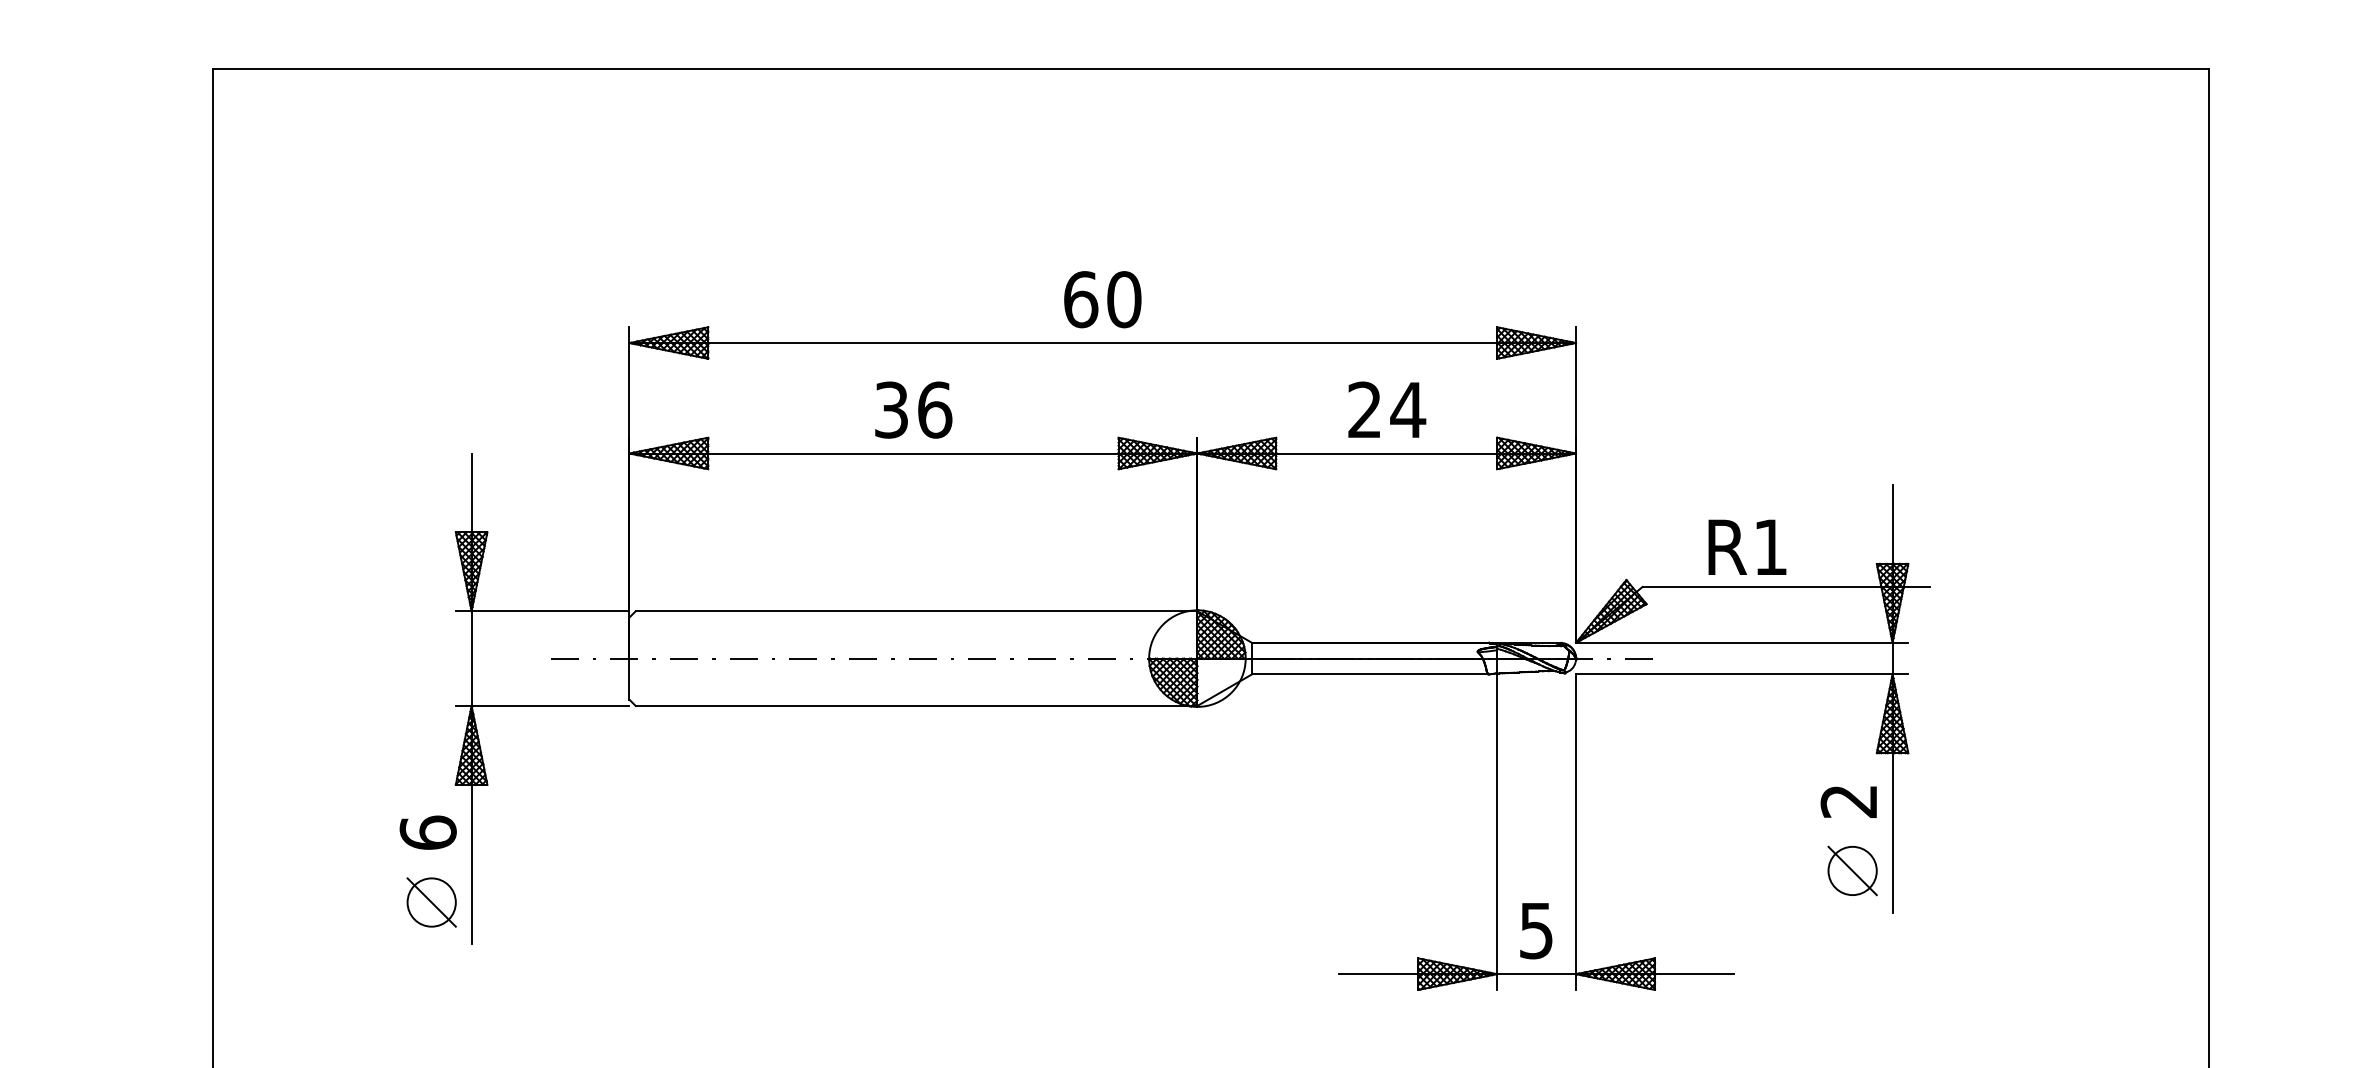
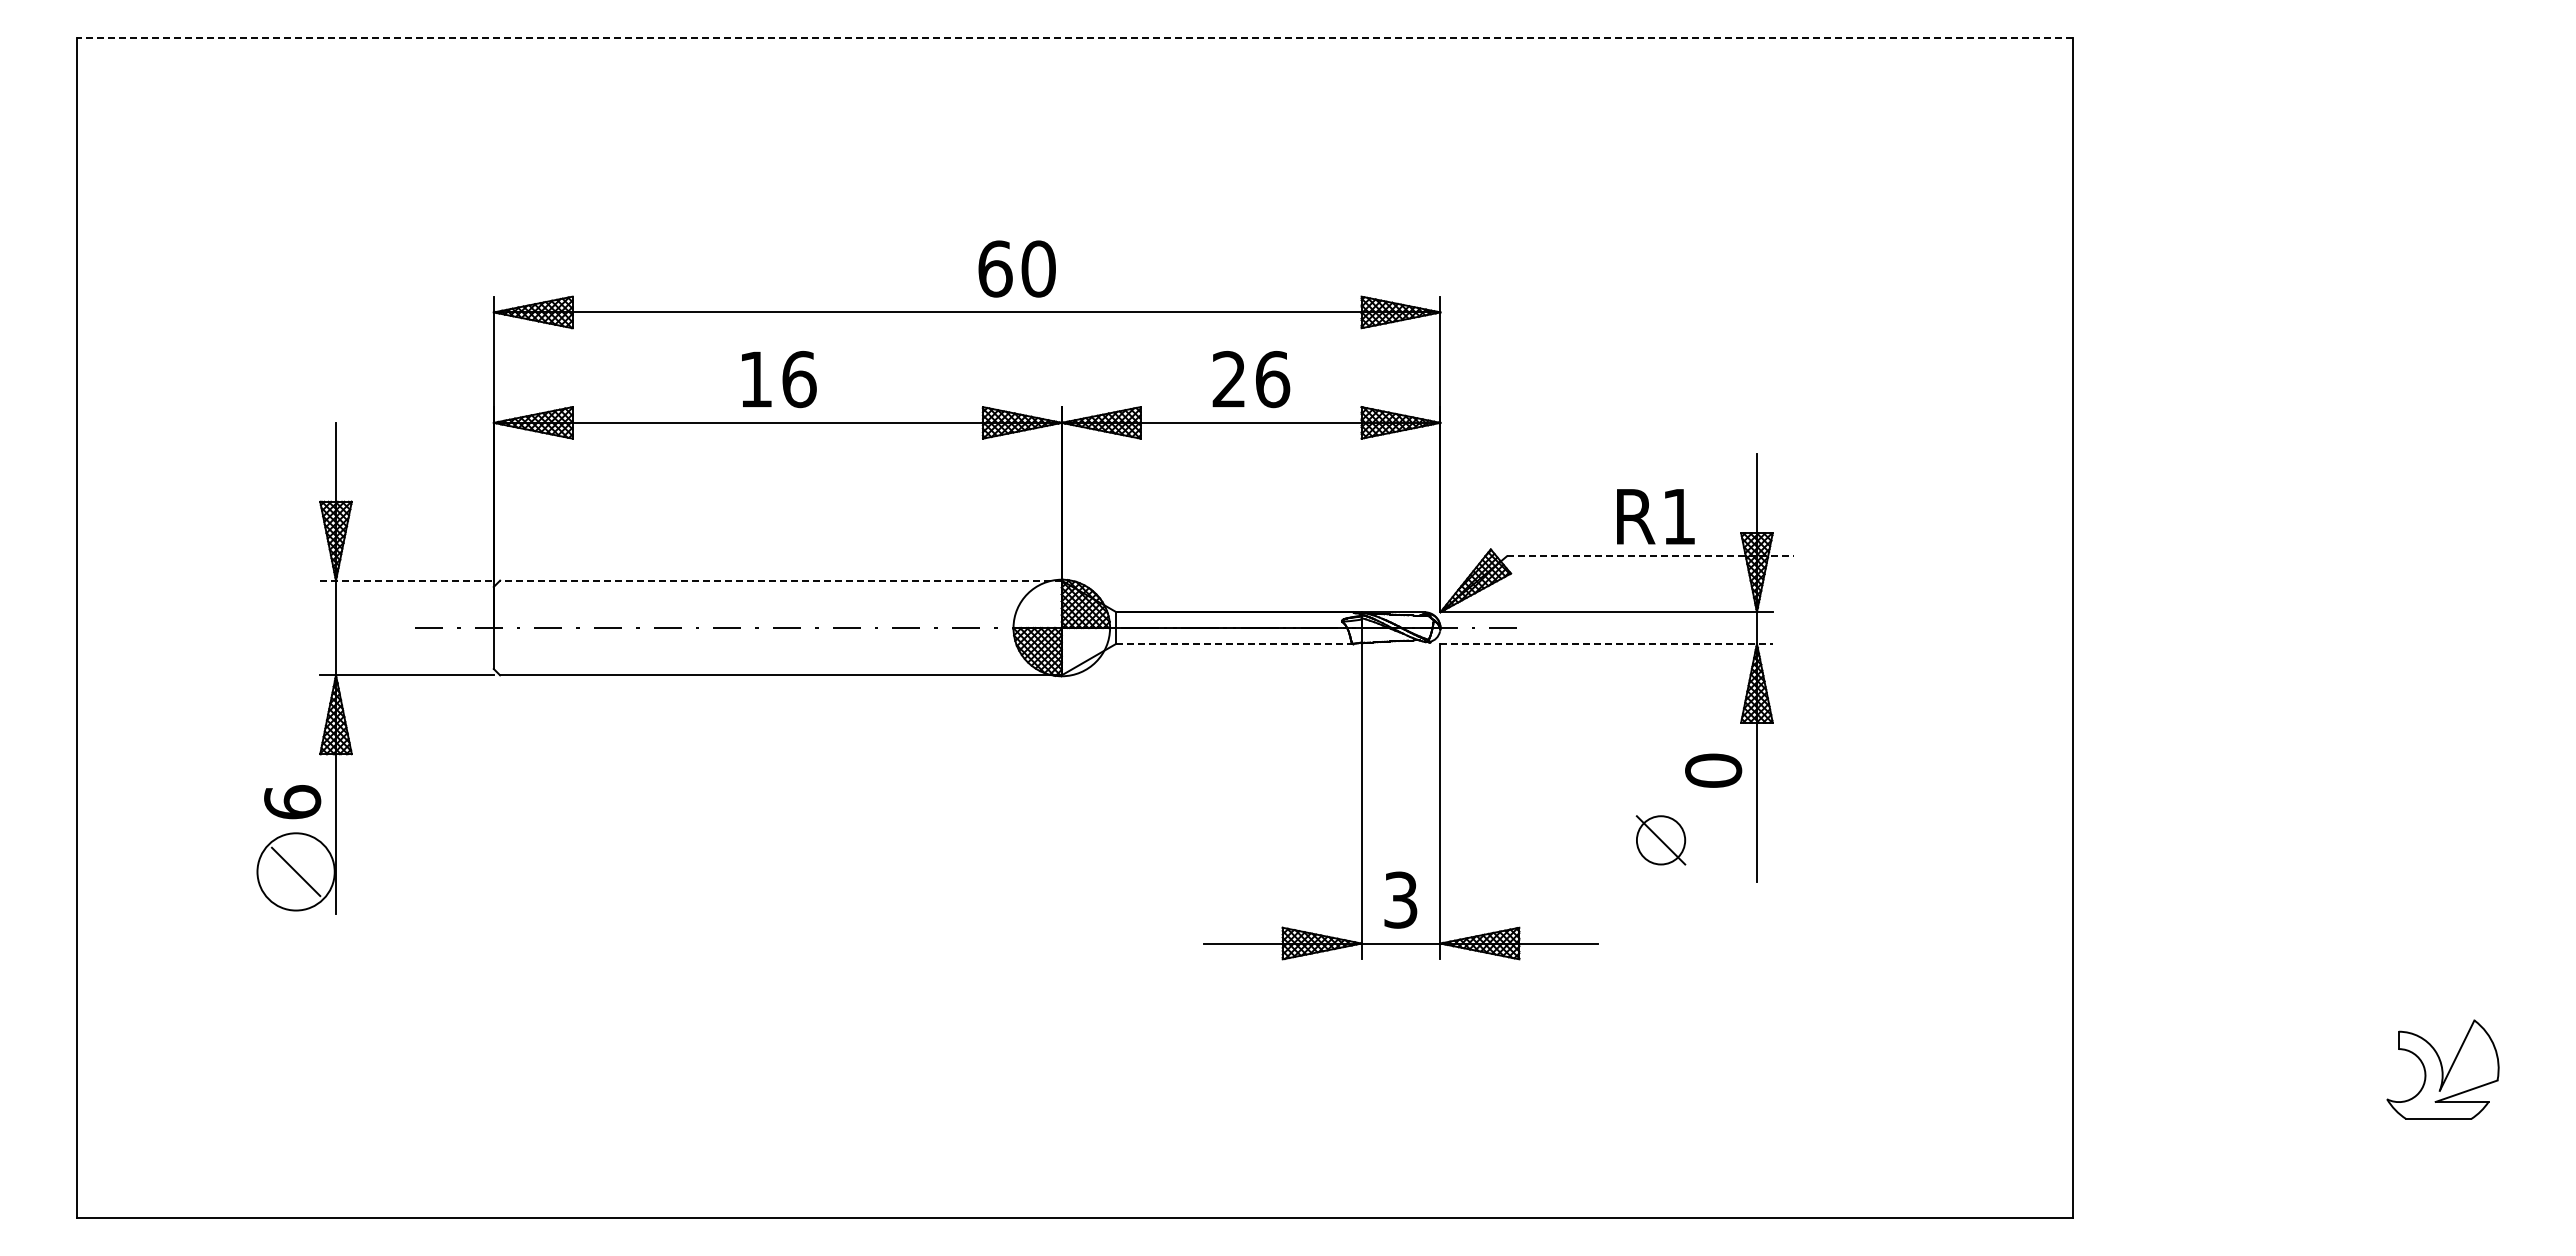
line: (1211, 68) -> (1075, 37), solid -> dashed
text: (1102, 299) -> (1016, 268), moved
text: (891, 410) -> (755, 379), 36 -> 16
text: (1408, 410) -> (1272, 379), 24 -> 26
text: (1747, 547) -> (1655, 516), moved
line: (1786, 587) -> (1650, 556), solid -> dashed
line: (543, 611) -> (407, 580), solid -> dashed
line: (916, 611) -> (780, 580), solid -> dashed
line: (1371, 674) -> (1235, 643), solid -> dashed
line: (1743, 674) -> (1607, 643), solid -> dashed
text: (1849, 801) -> (1713, 770), 2 -> 0
part: (1852, 871) -> (1660, 840), moved
circle: (431, 902) -> (295, 871), size x1.6
text: (1536, 930) -> (1400, 899), 5 -> 3

